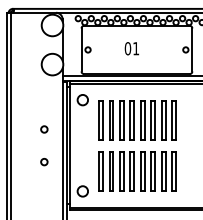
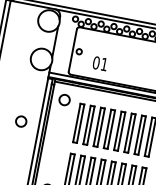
text: (131, 48) -> (99, 63), moved
circle: (44, 129) -> (21, 121), size x1.6
circle: (44, 162) -> (15, 154), removed

